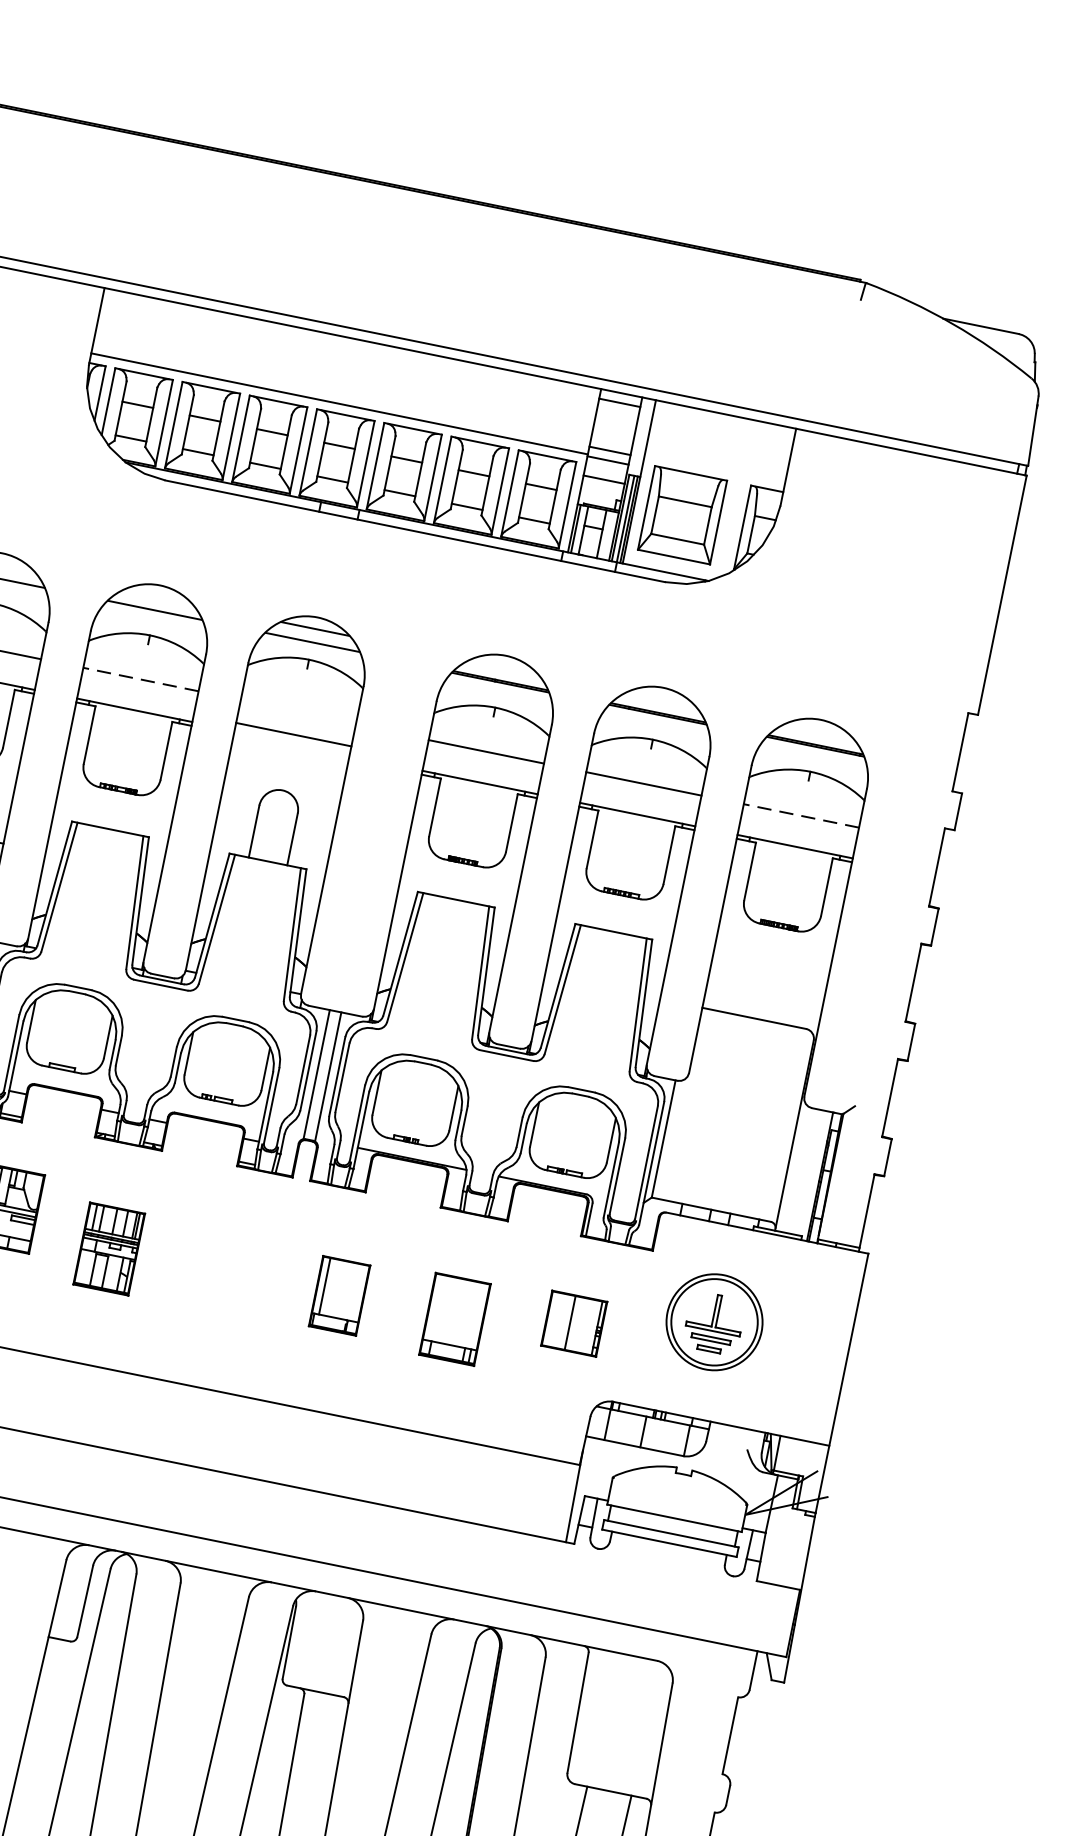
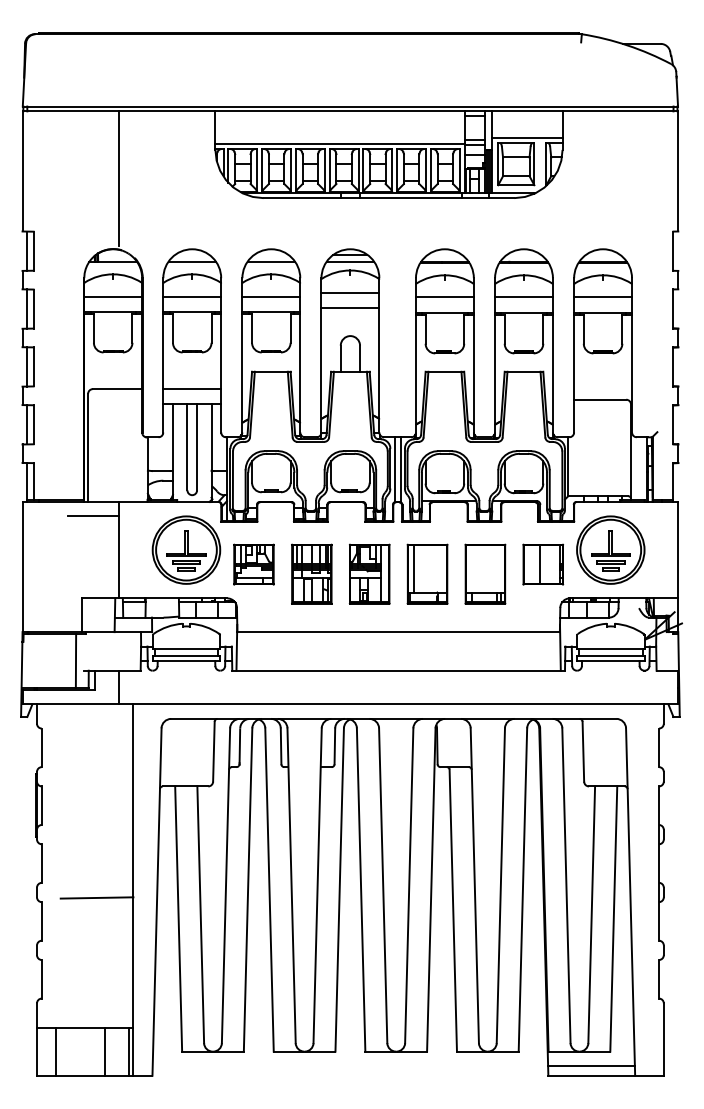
line: (715, 468) -> (527, 138), added
line: (141, 679) -> (271, 296), dashed -> solid
line: (300, 703) -> (350, 292), added
line: (802, 816) -> (603, 297), dashed -> solid
part: (108, 1247) -> (311, 573), size x1.43
part: (224, 1271) -> (369, 573), added
part: (339, 1294) -> (427, 573), size x1.67
part: (455, 1318) -> (485, 573), size x1.43
part: (714, 1320) -> (610, 549), size x1.43
part: (574, 1323) -> (543, 564), size x1.43

